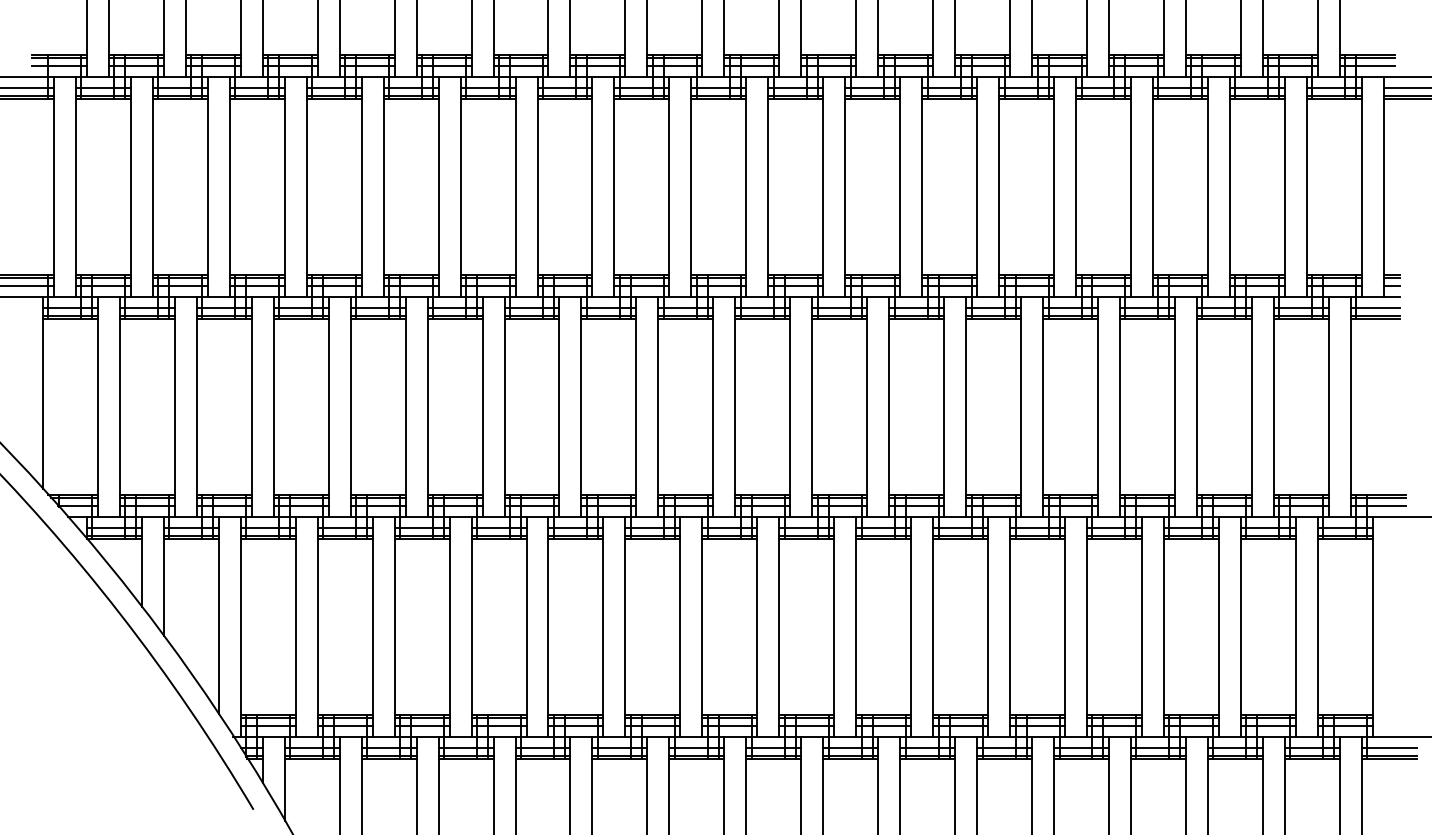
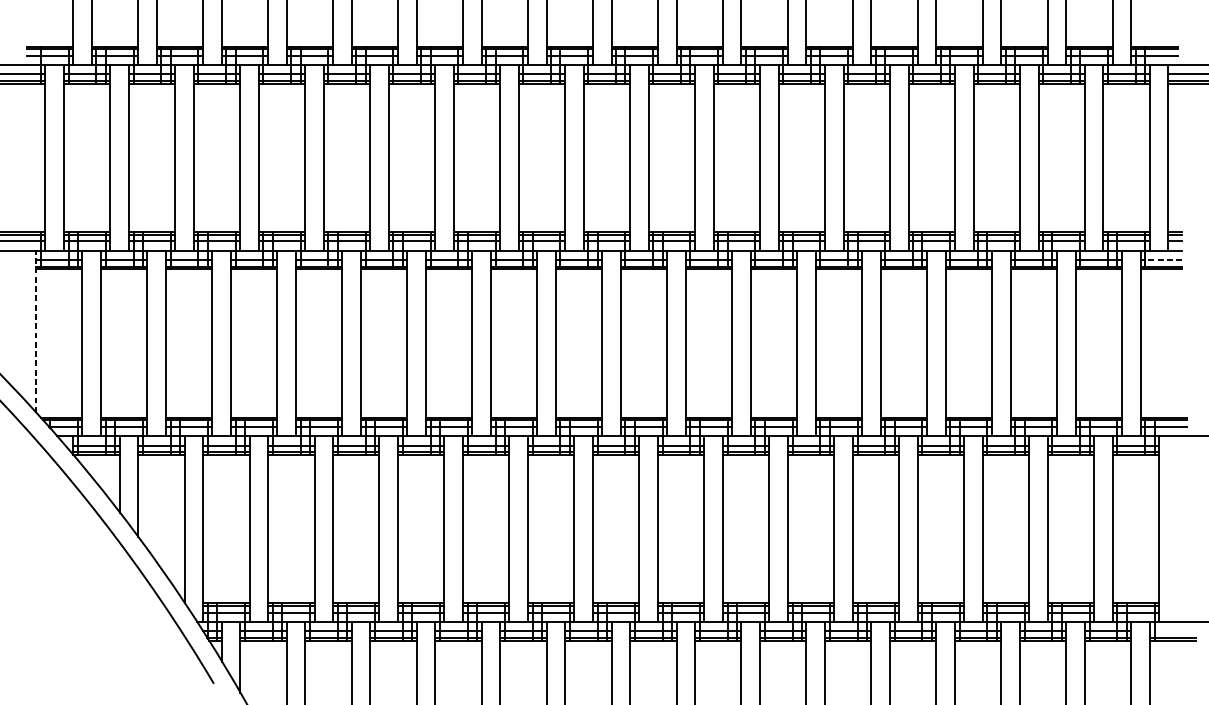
line: (1375, 308) -> (1161, 260), solid -> dashed
line: (42, 392) -> (35, 331), solid -> dashed
line: (1388, 747) -> (1172, 631), removed

